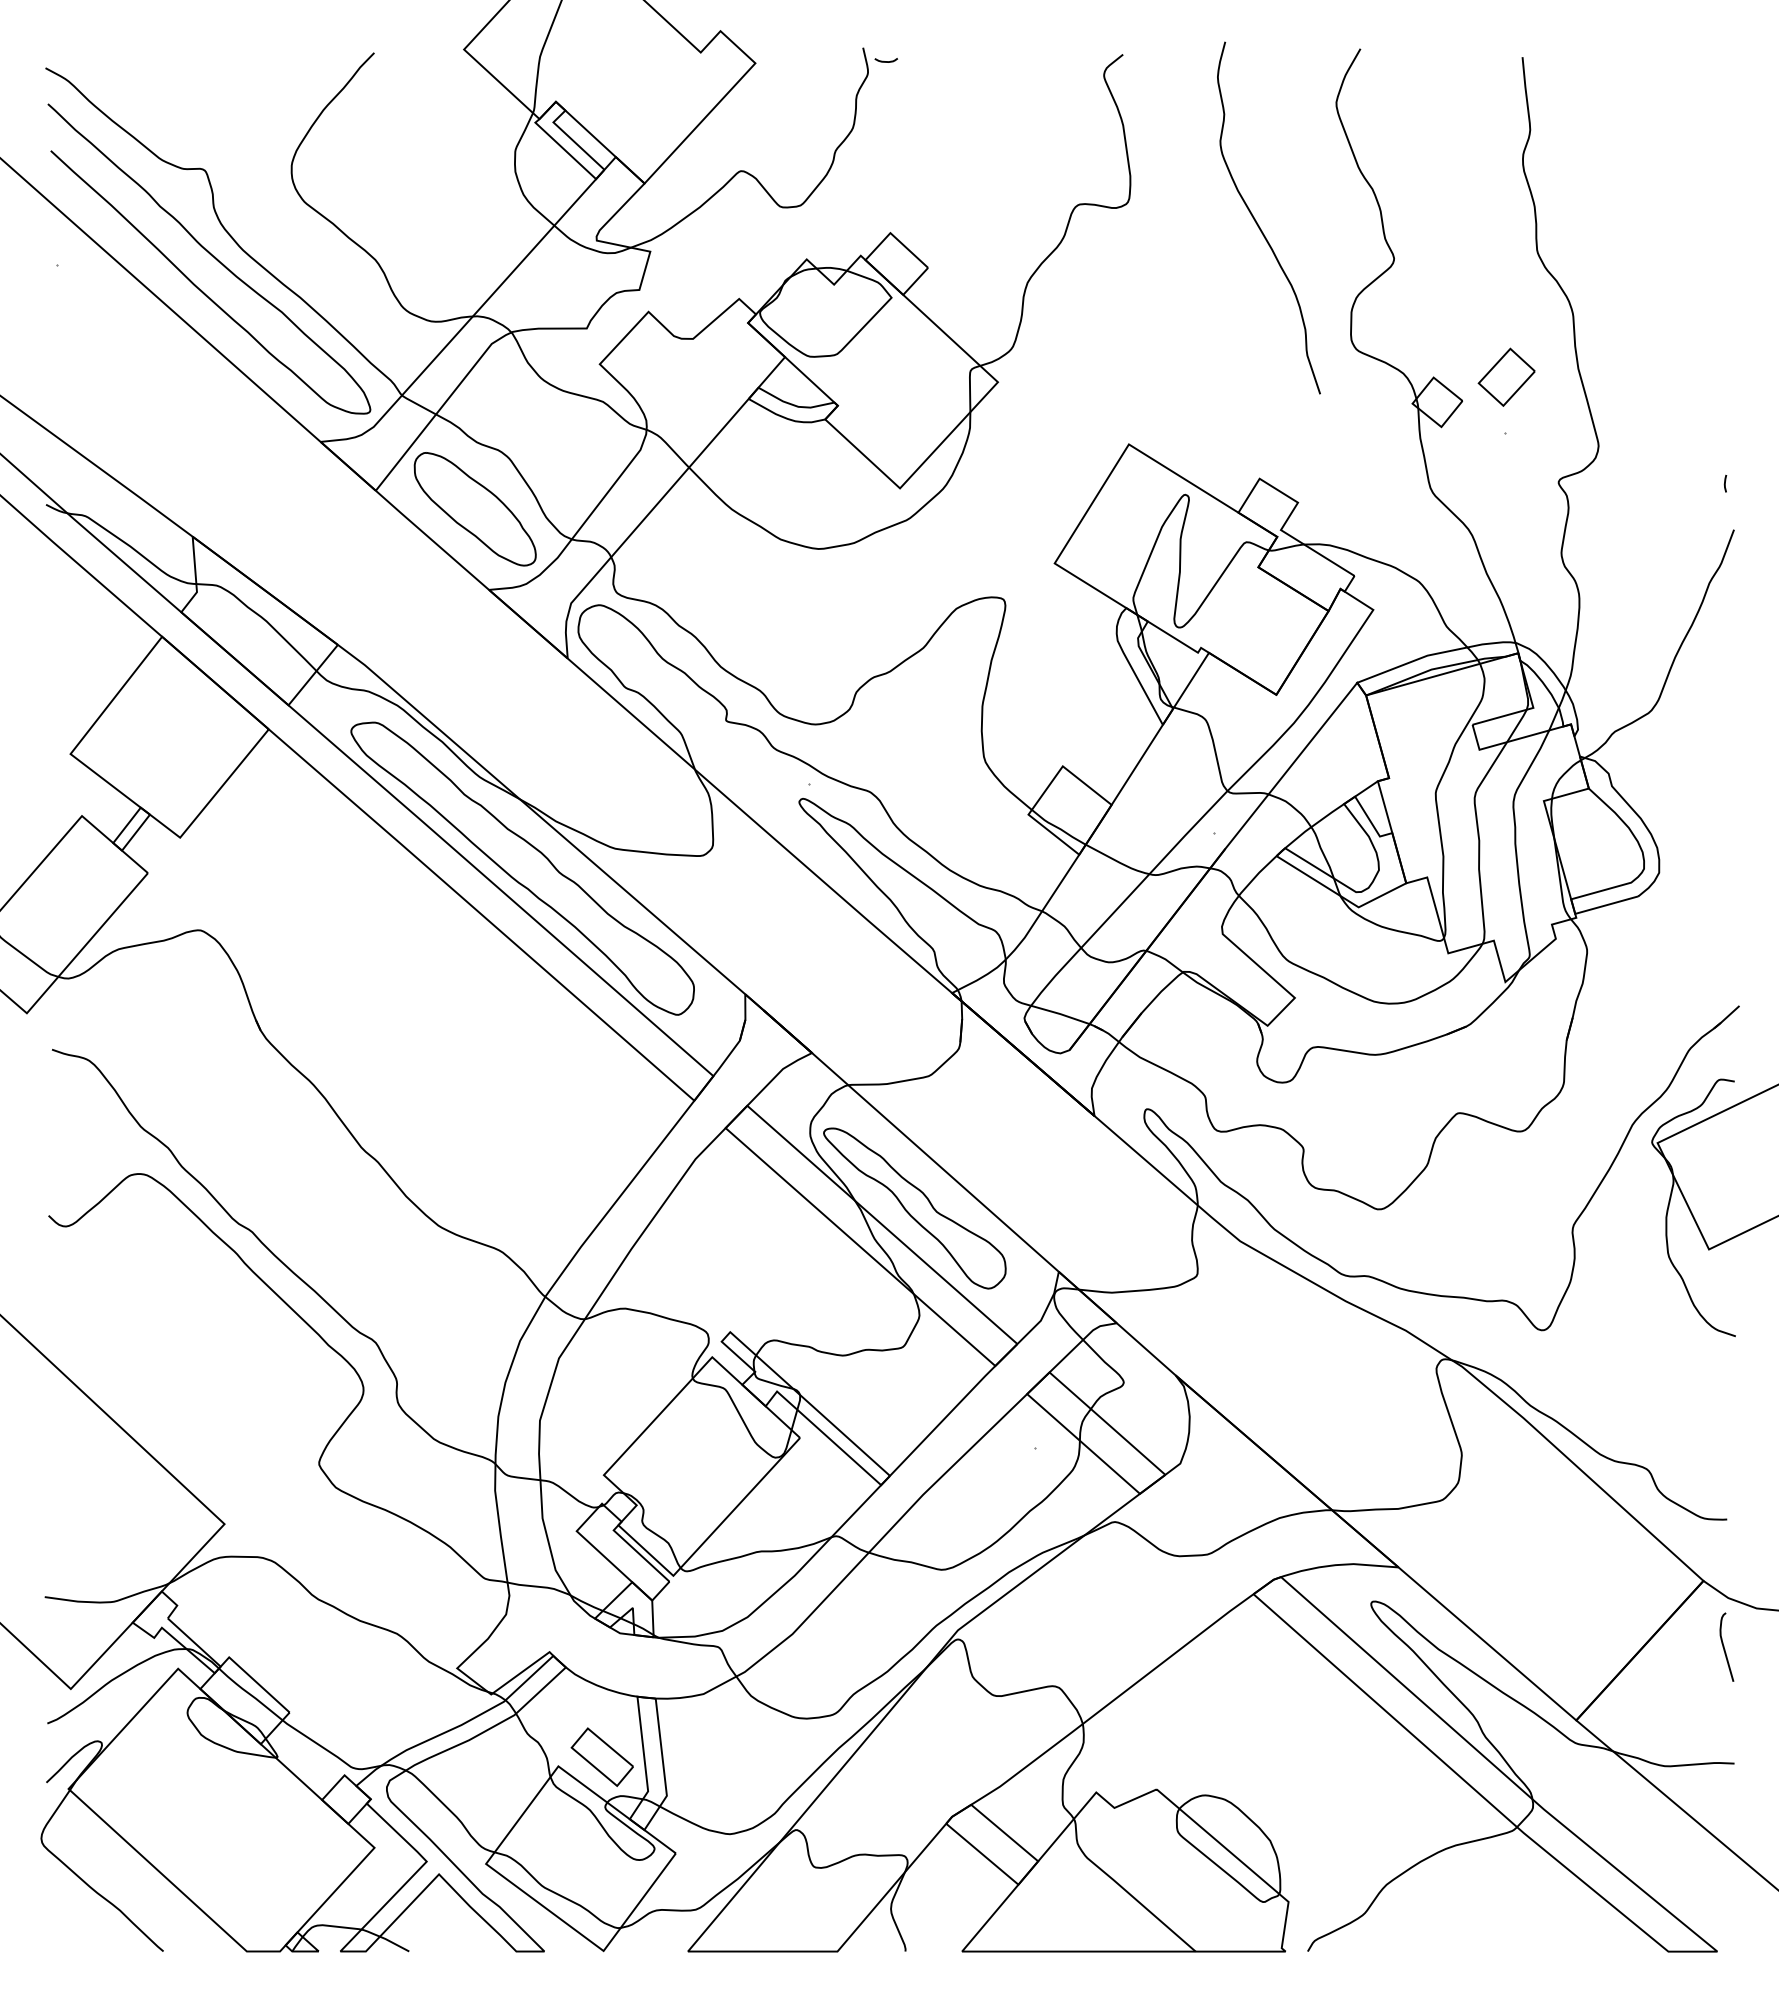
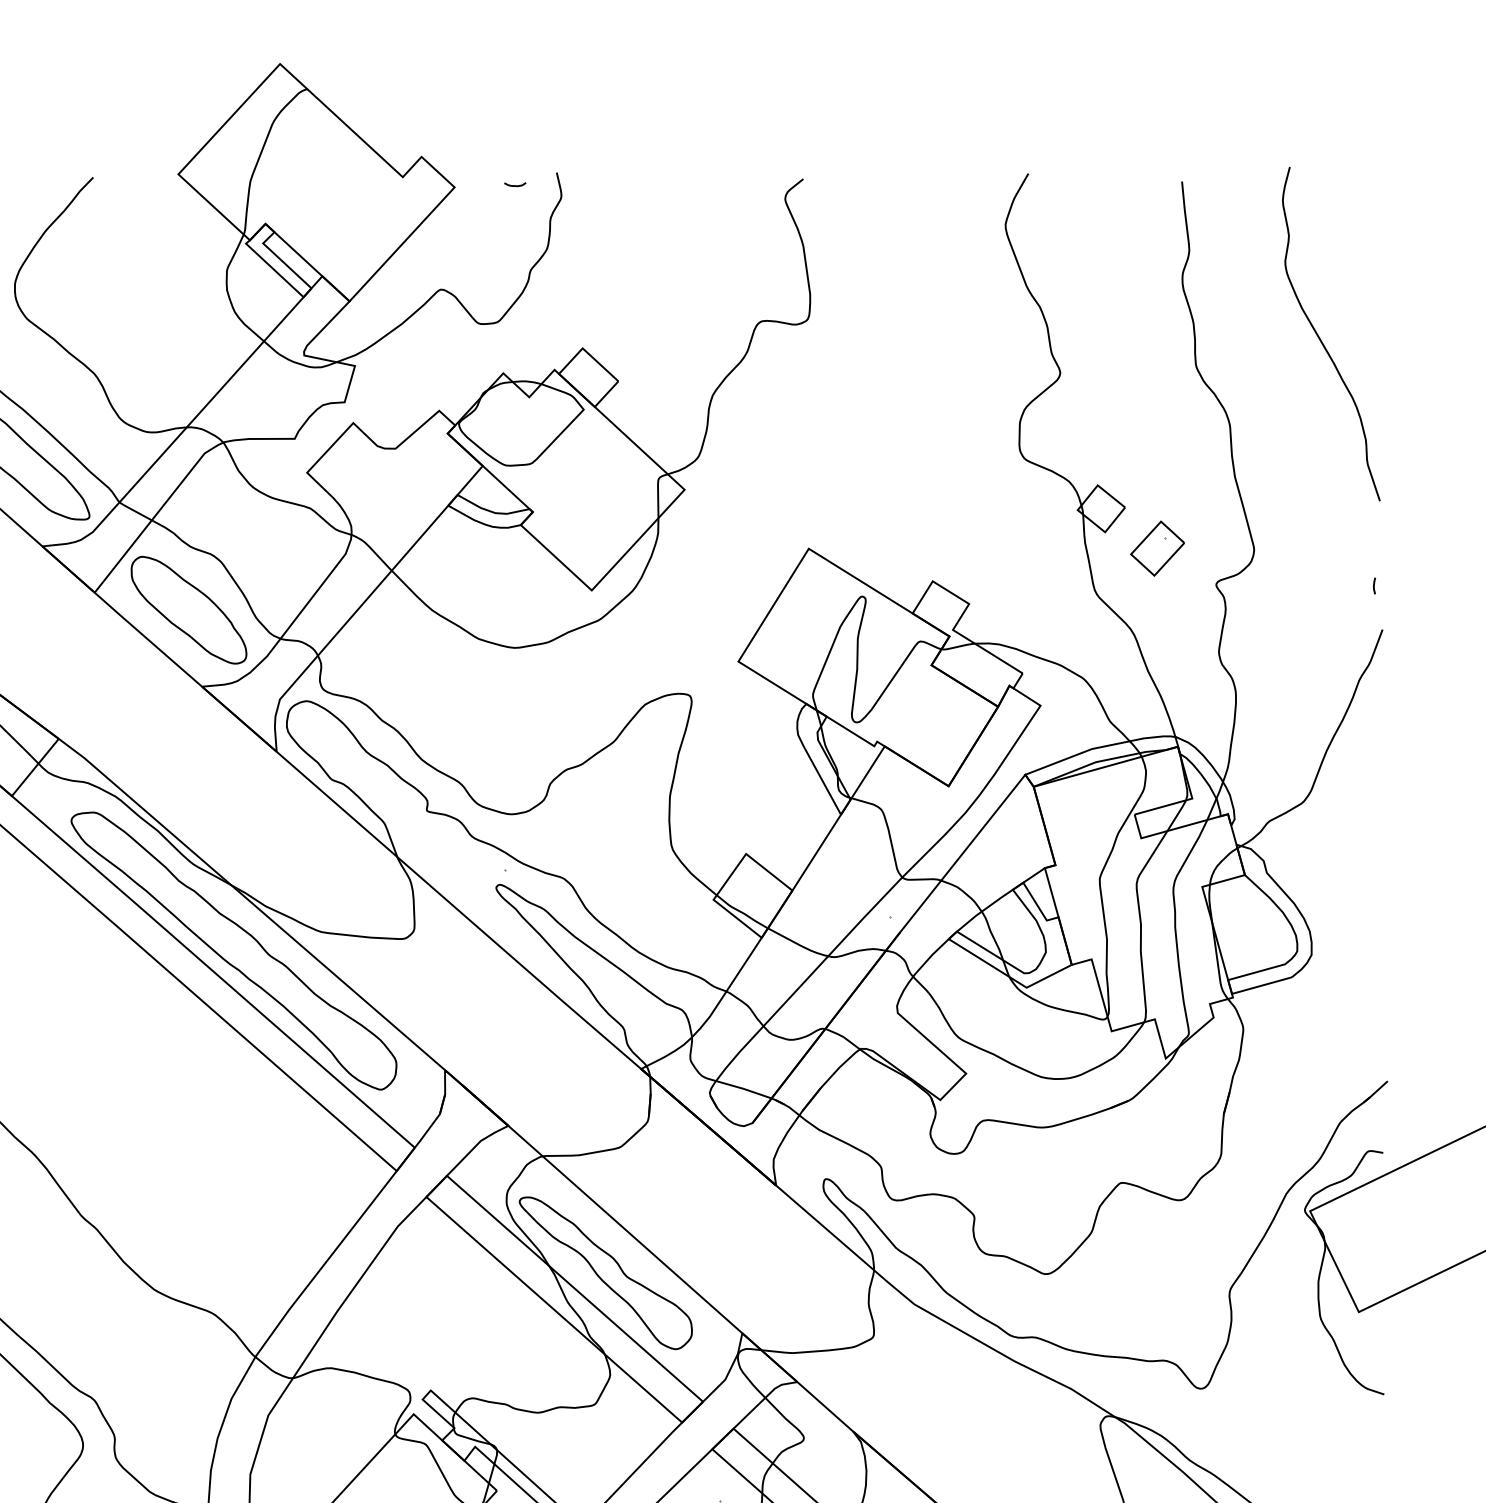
curve: (885, 61) -> (514, 185), moved
curve: (1259, 225) -> (1322, 341), moved
part: (1506, 376) -> (1157, 547), moved

